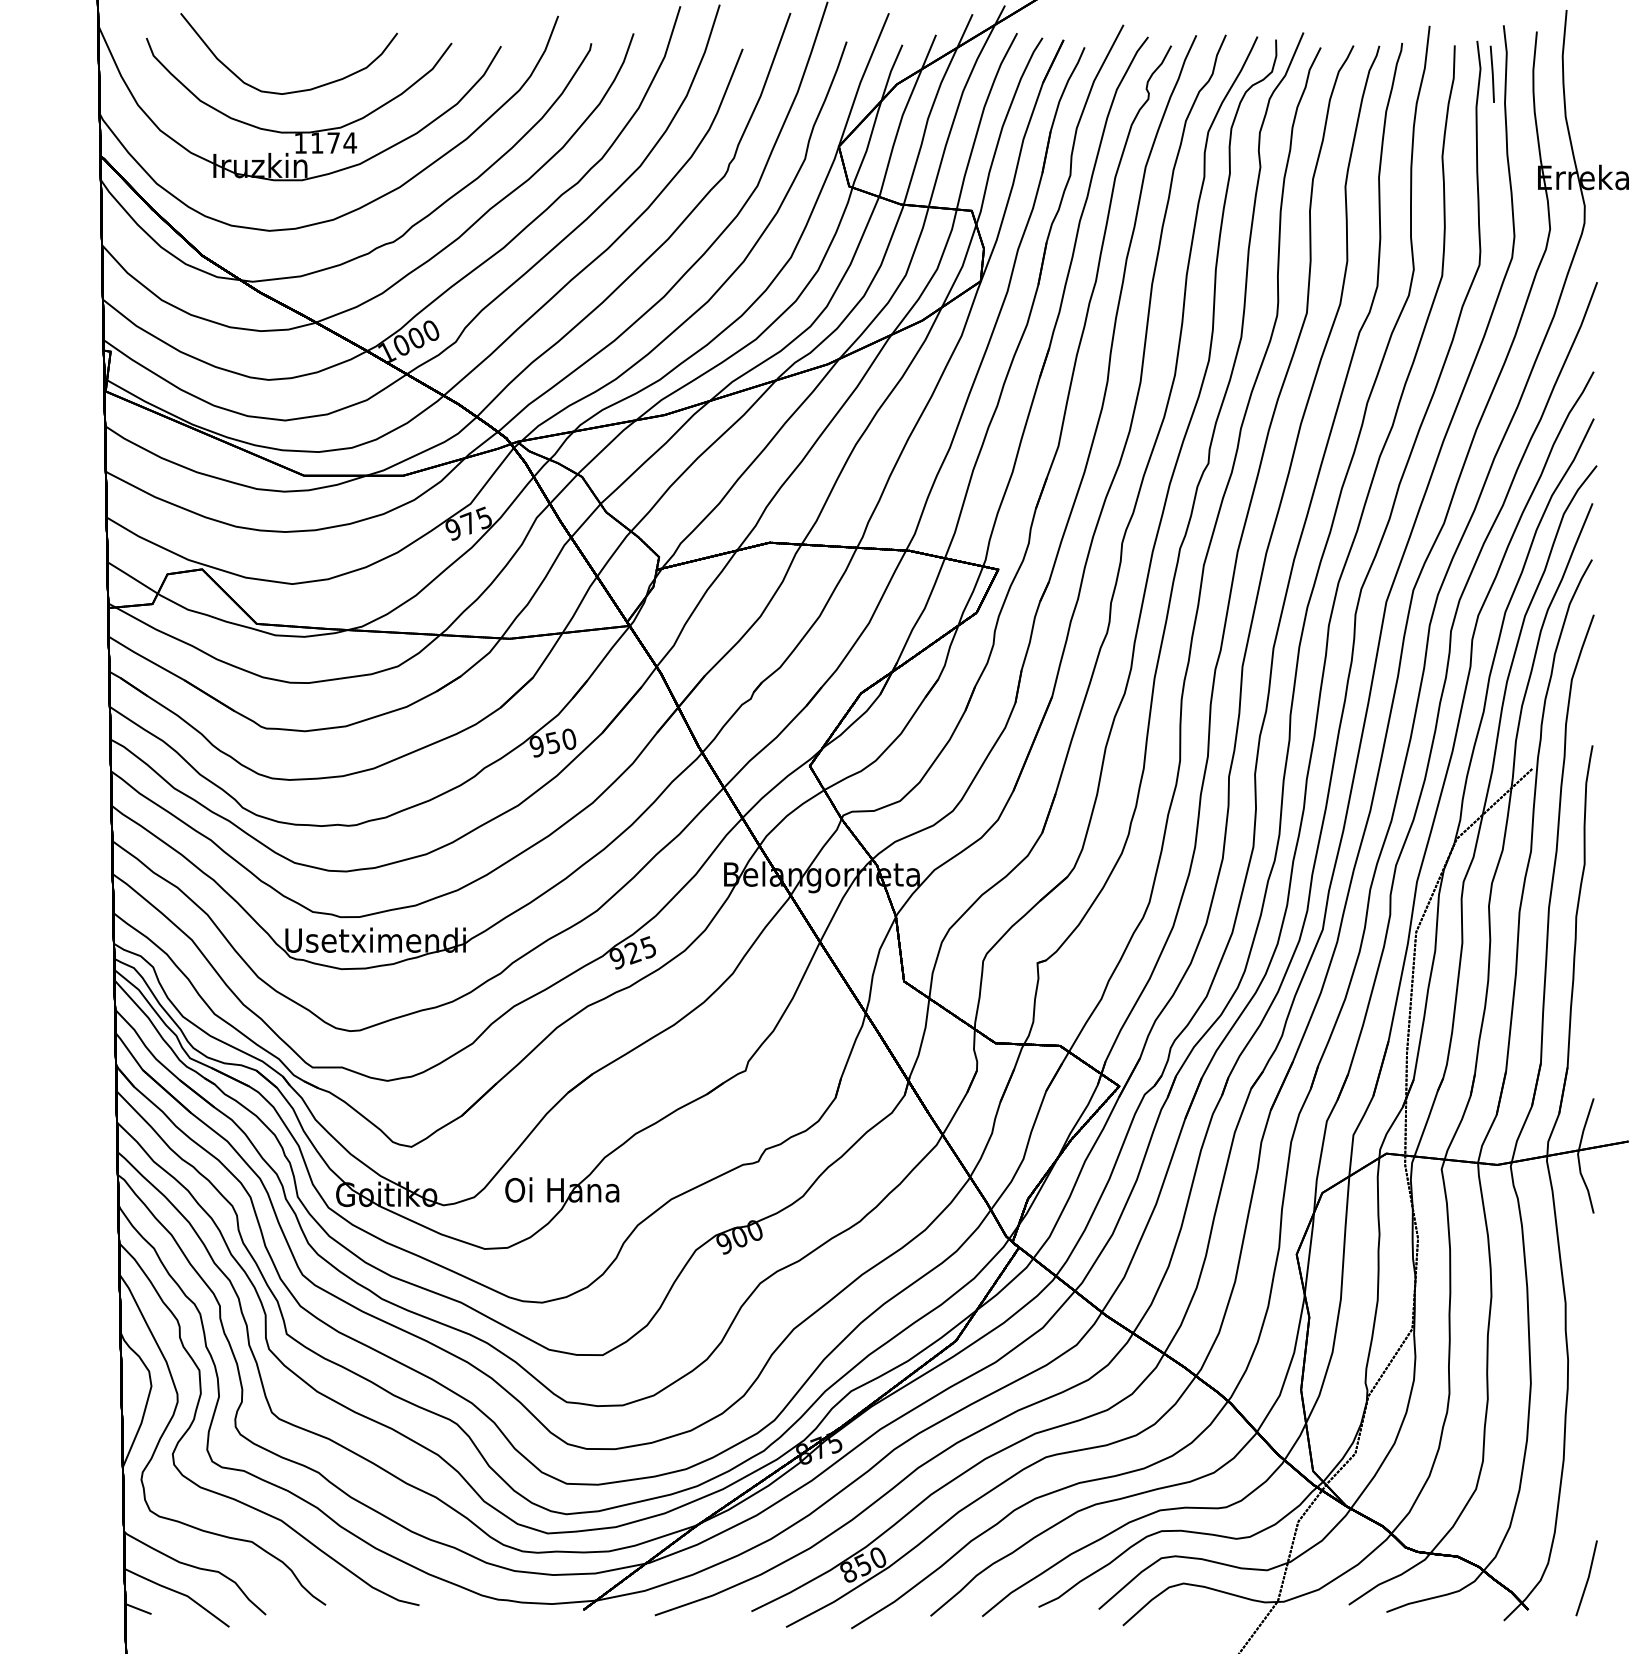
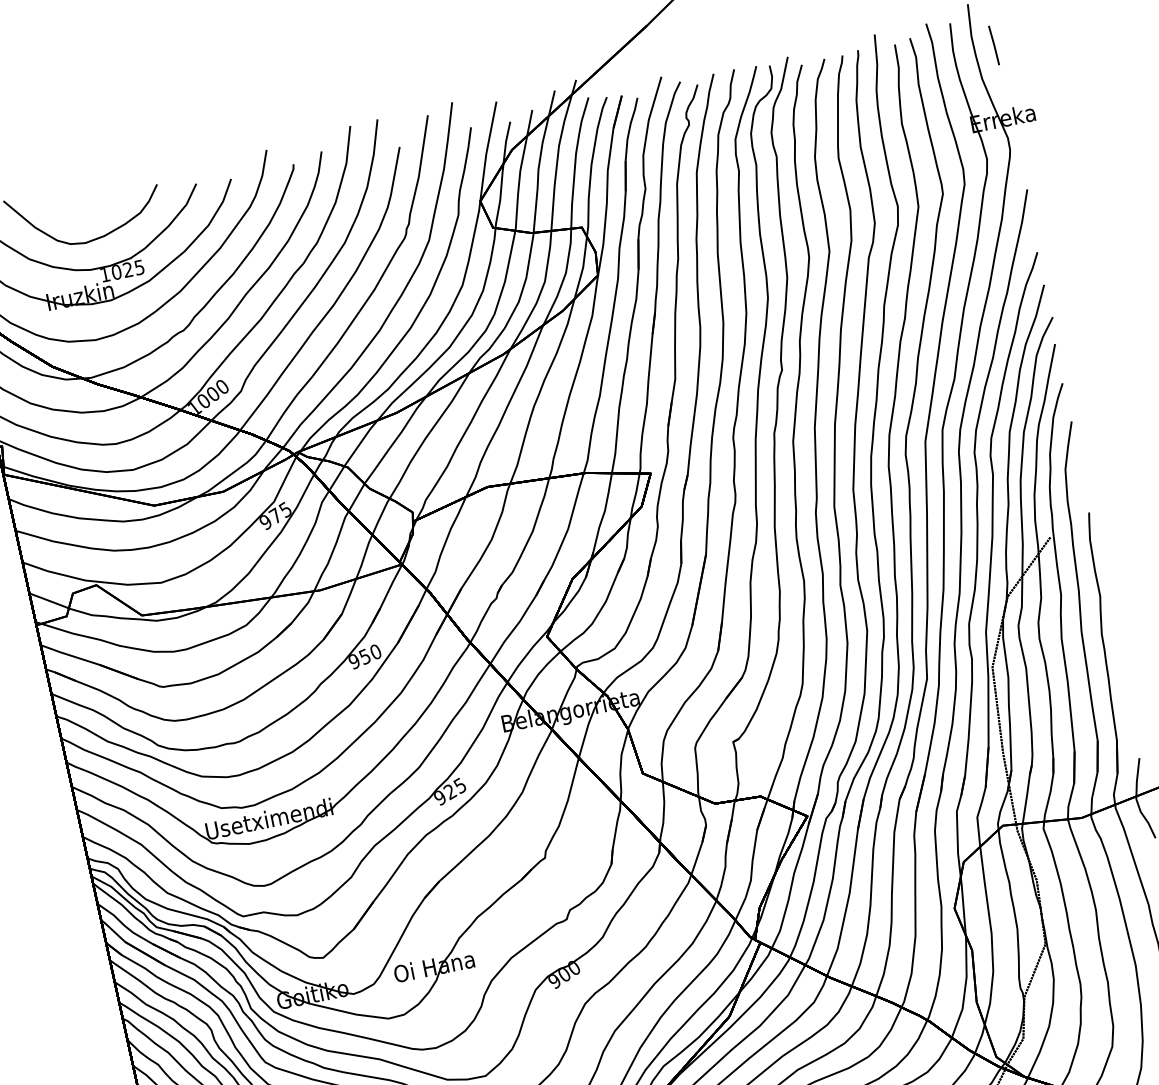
line: (1491, 73) -> (993, 45), moved
text: (333, 142) -> (127, 269), 1174 -> 1025

